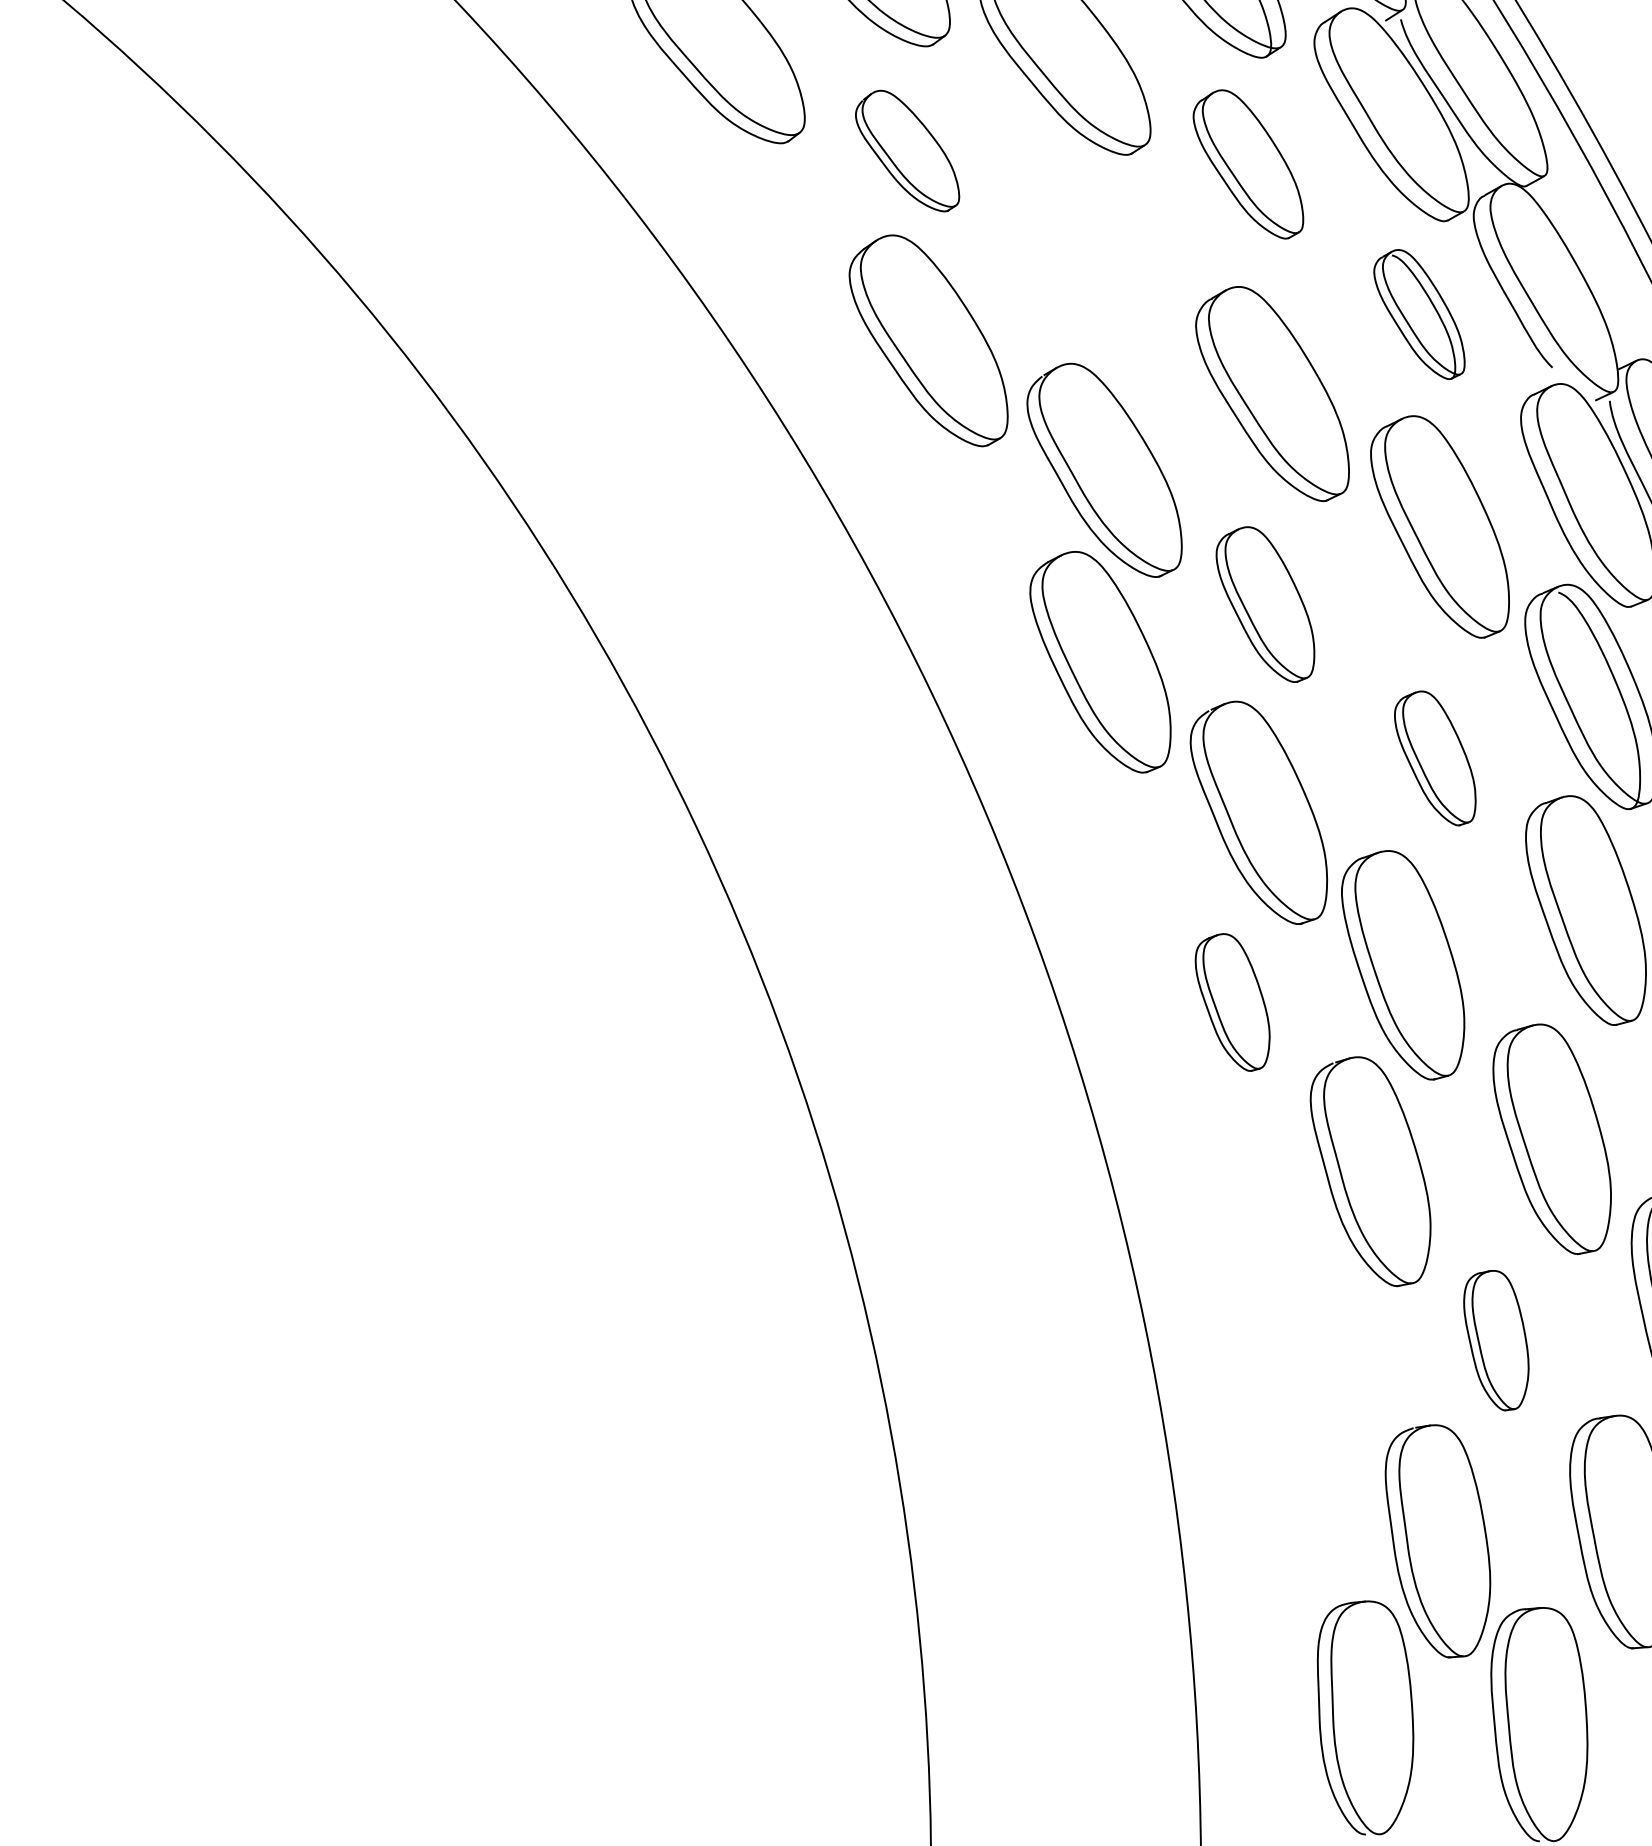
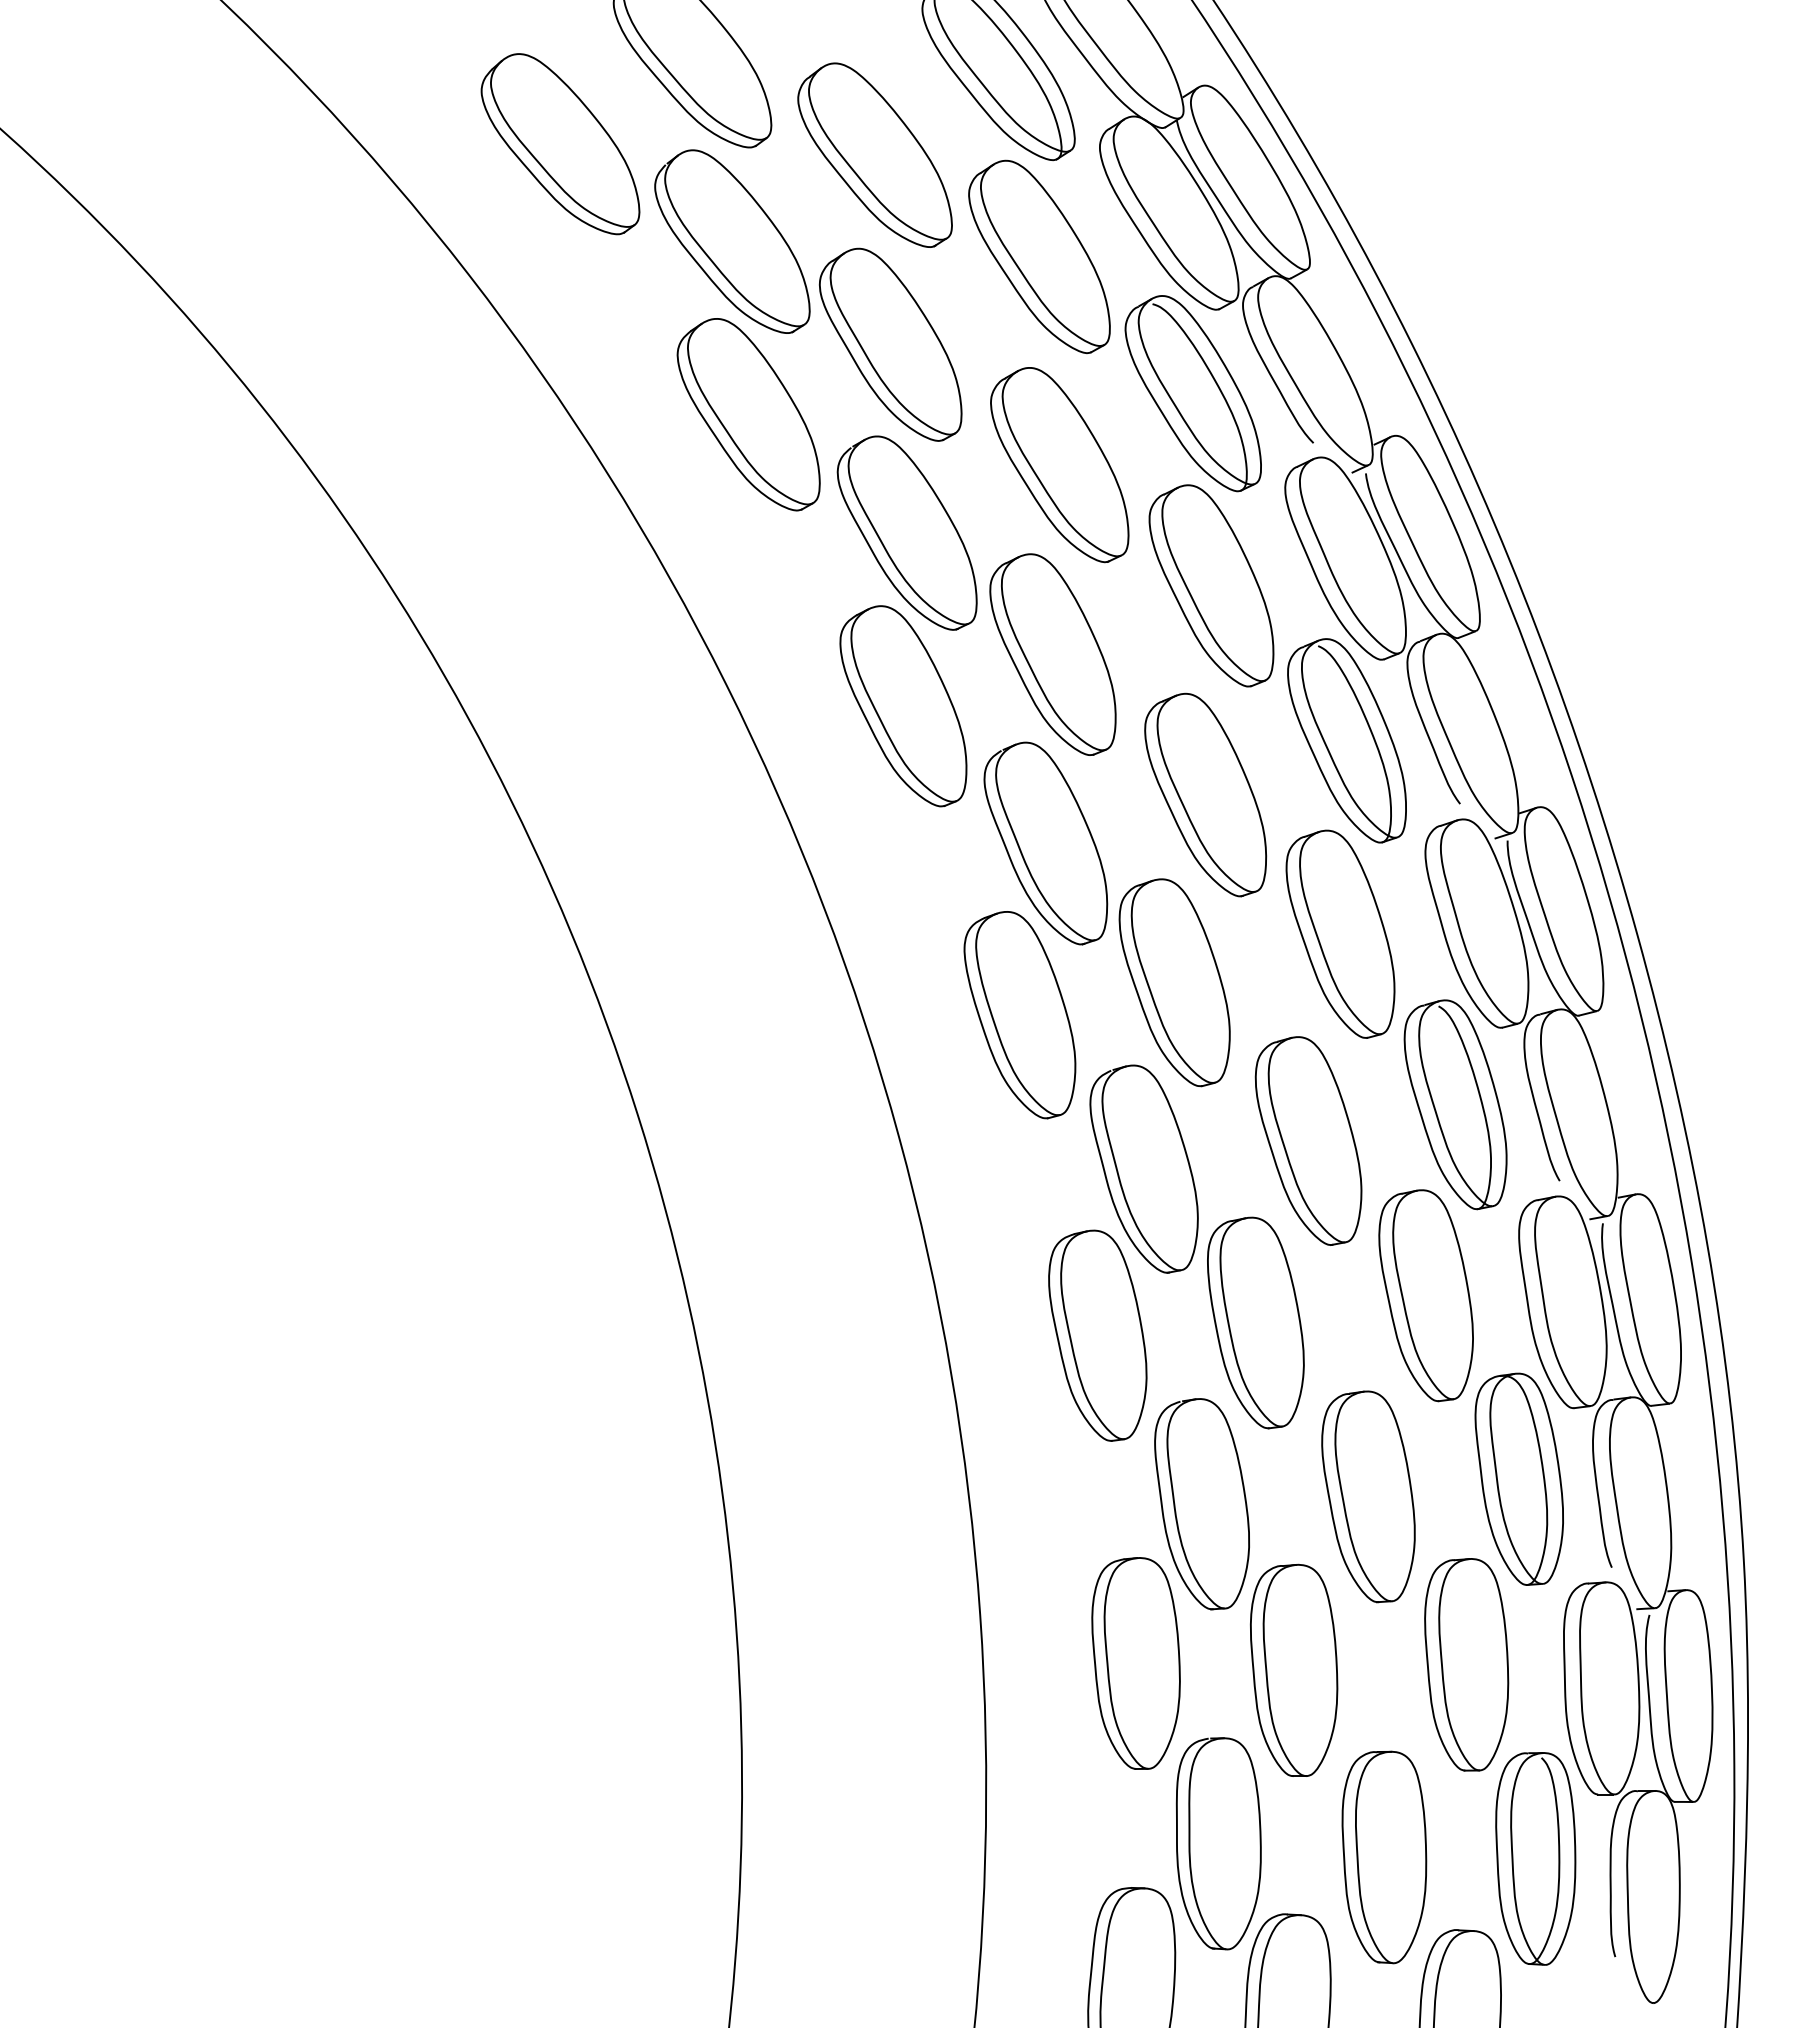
part: (906, 151) -> (906, 532), size x1.67
part: (1248, 164) -> (1211, 585), size x1.43
part: (1084, 263) -> (1052, 654), added
part: (1418, 314) -> (1346, 740), size x1.67
part: (1265, 604) -> (1174, 982), size x1.43
part: (1435, 758) -> (1308, 1140), size x1.67
part: (1232, 1002) -> (1097, 1335), size x1.67
part: (1497, 1339) -> (1294, 1669), size x1.67
part: (1322, 1356) -> (1135, 1663), added

